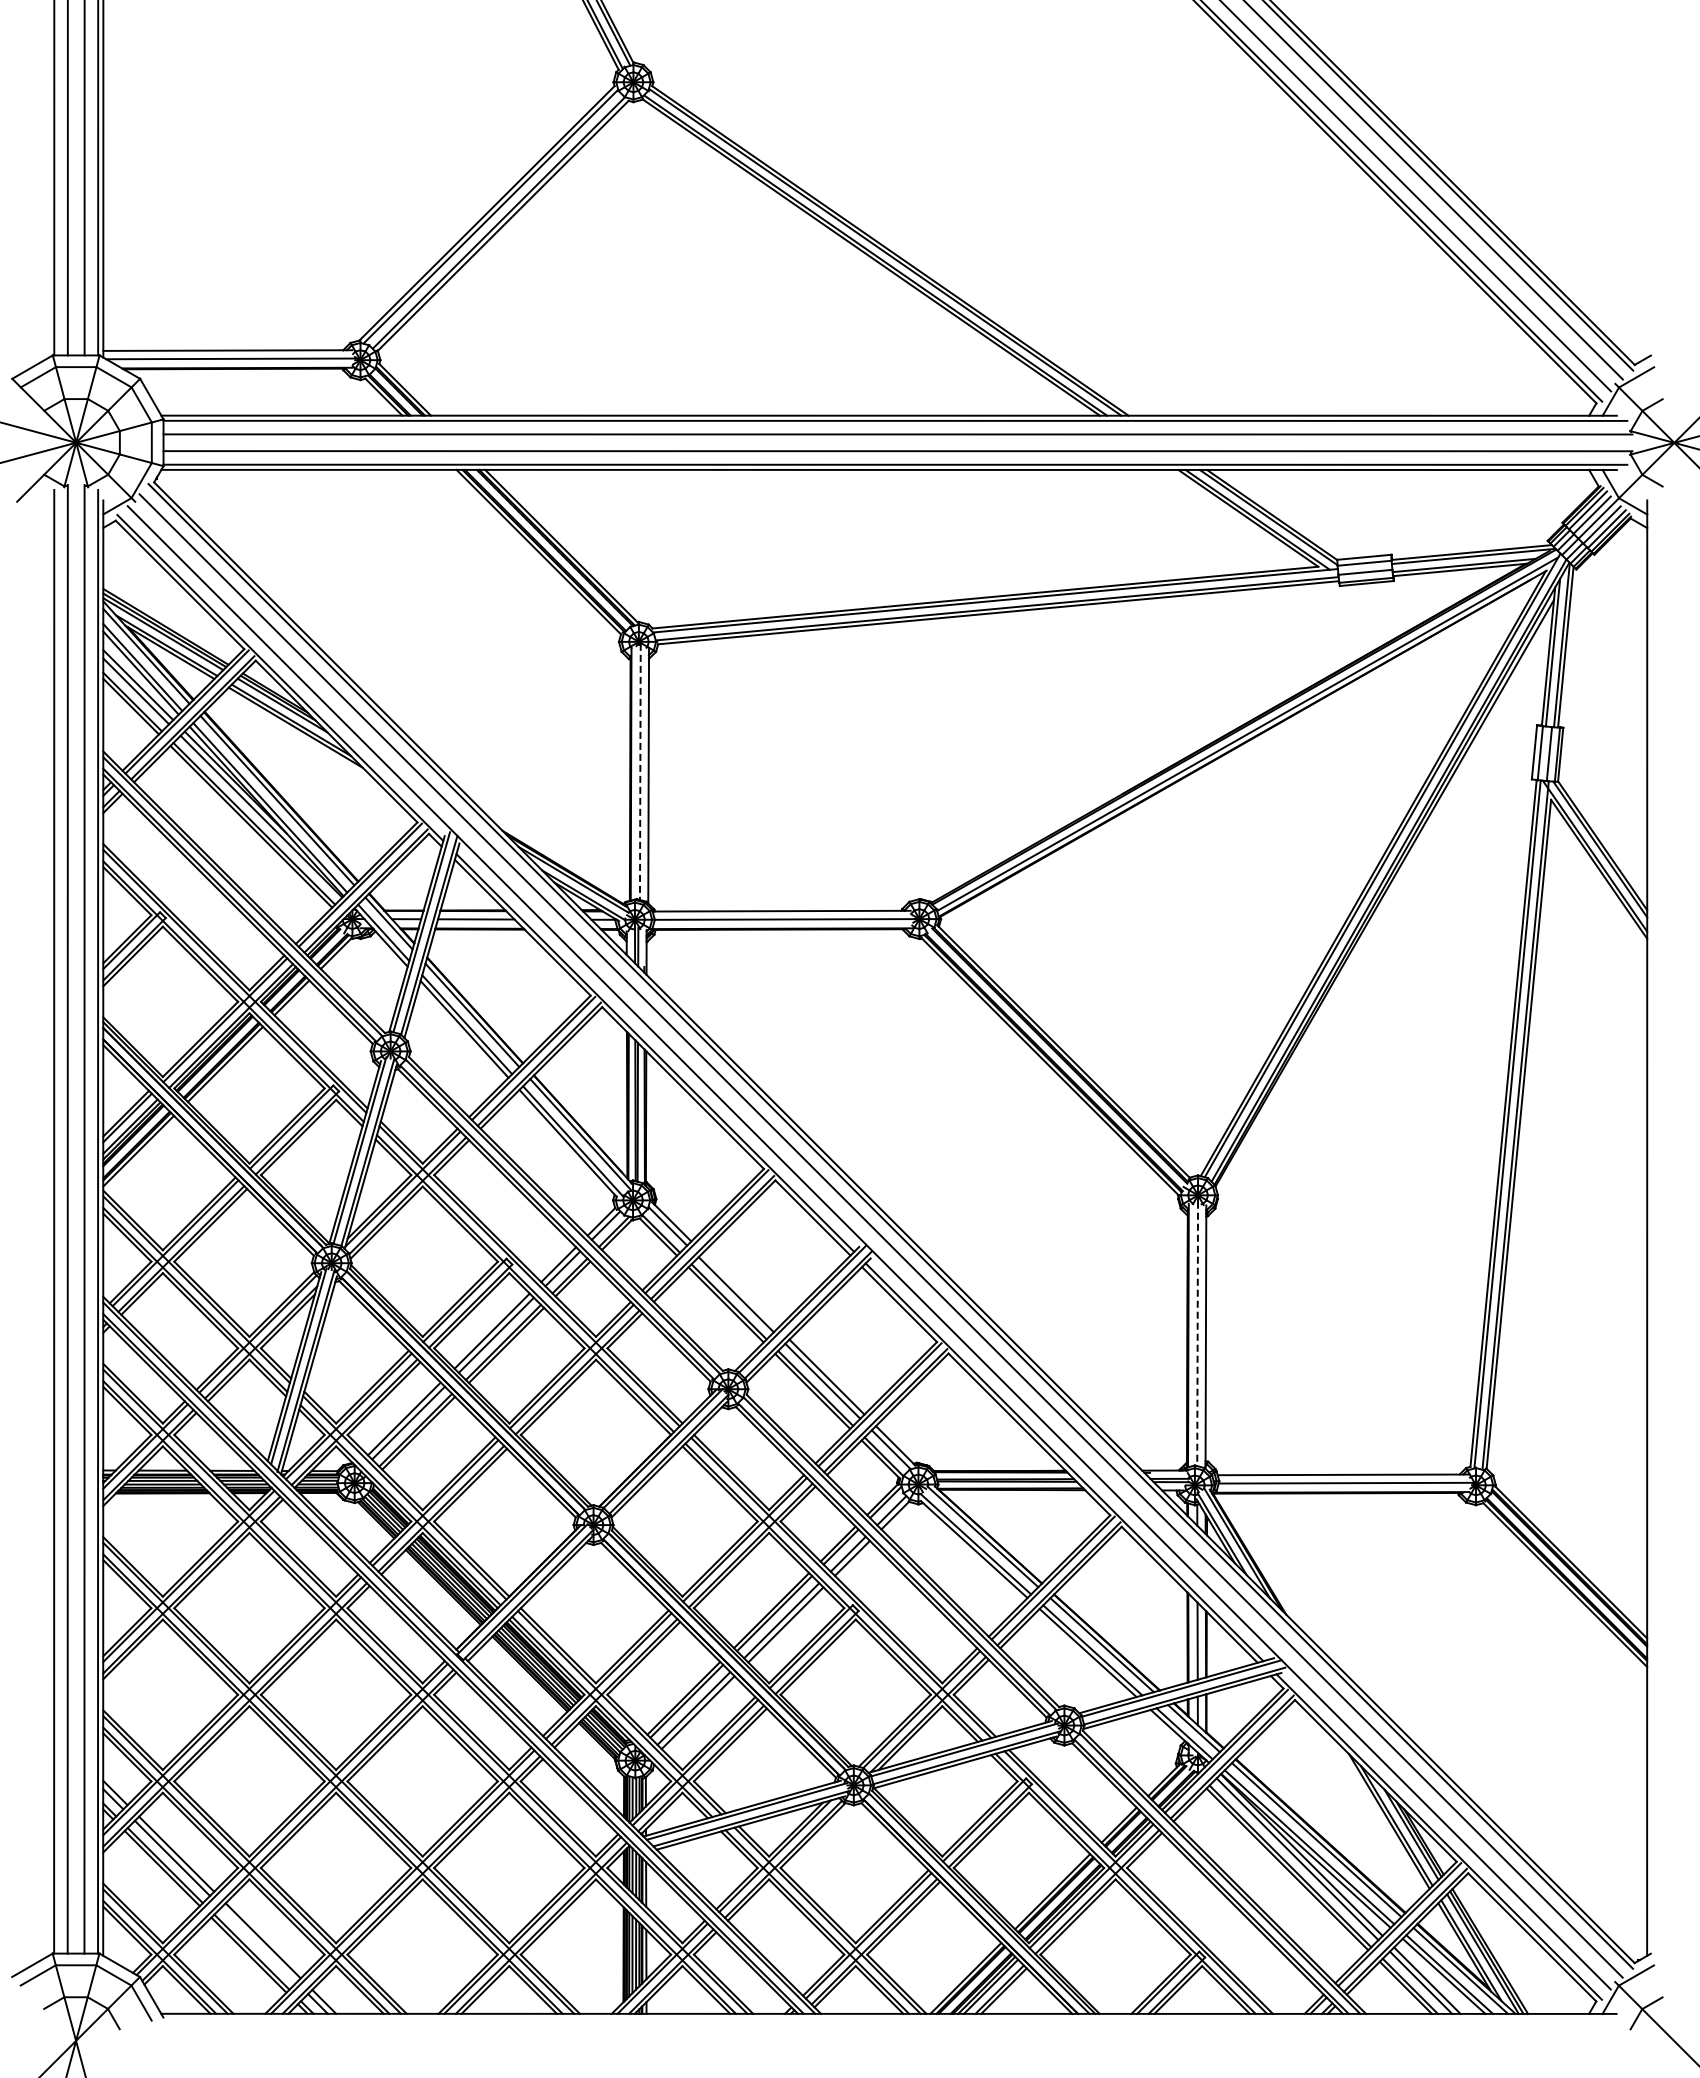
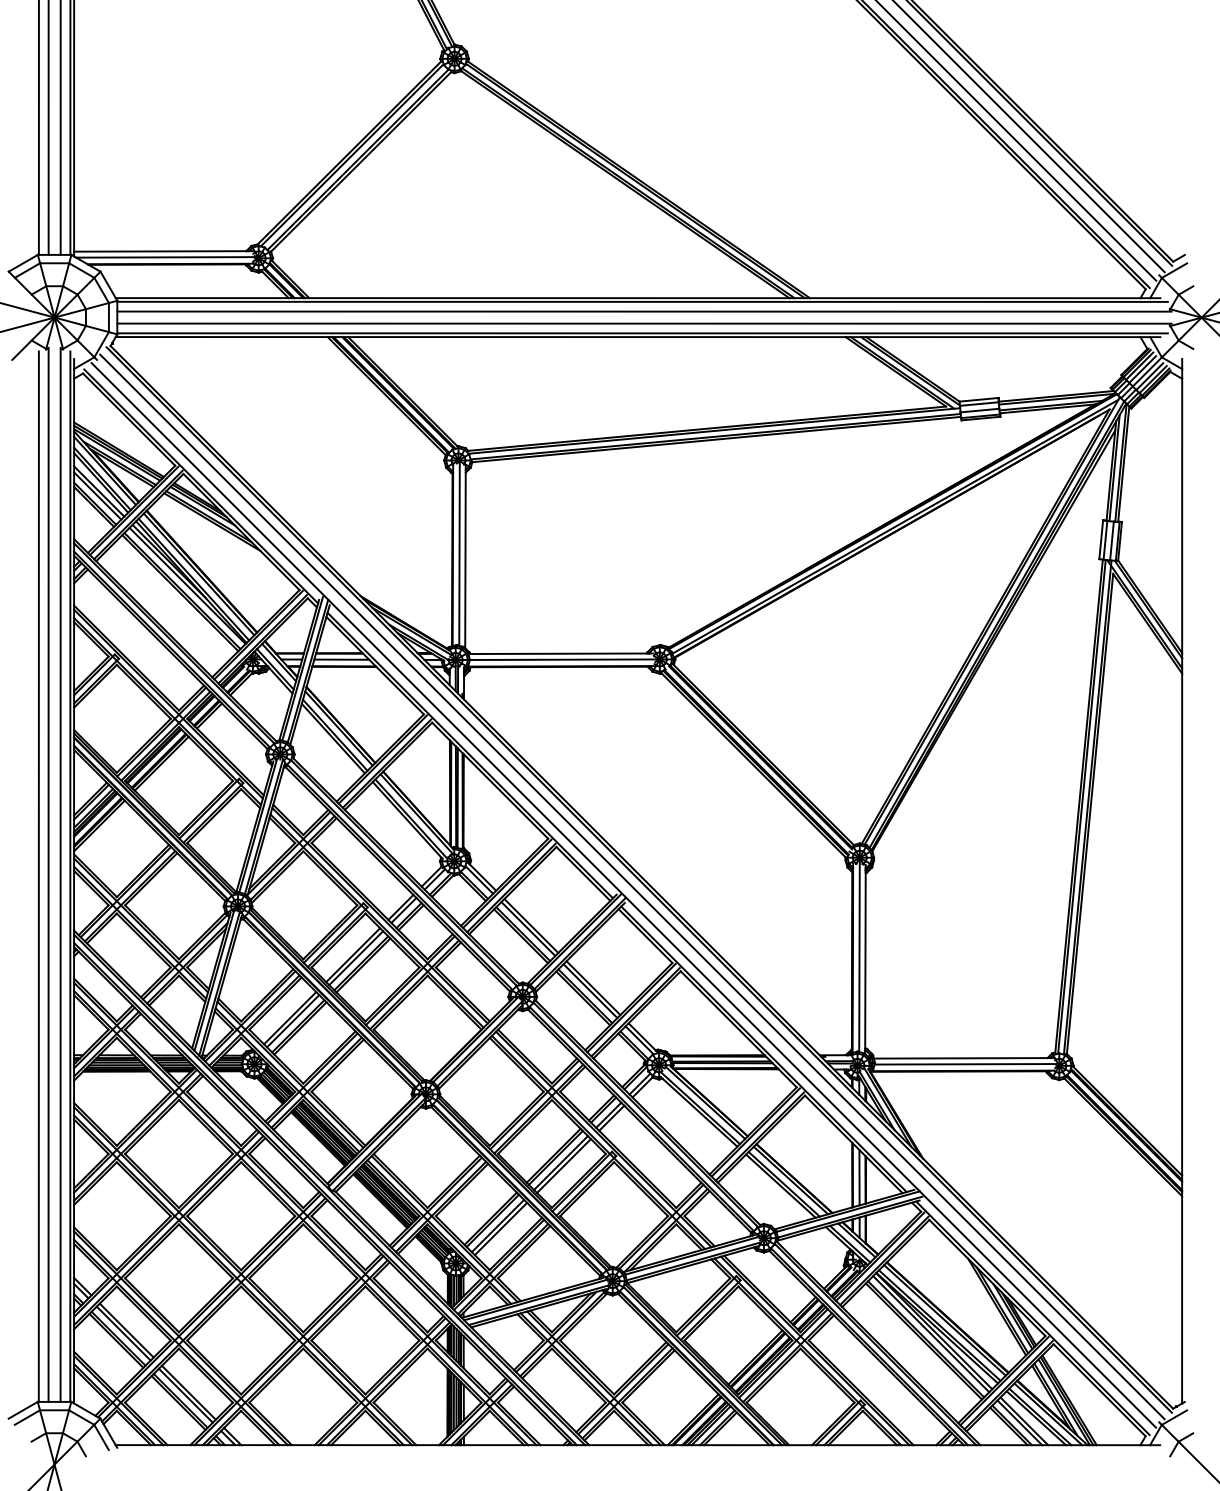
line: (640, 772) -> (459, 554), dashed -> solid
line: (740, 1290) -> (531, 926), added
line: (1197, 1334) -> (859, 957), dashed -> solid
line: (258, 1944) -> (185, 1395), added

